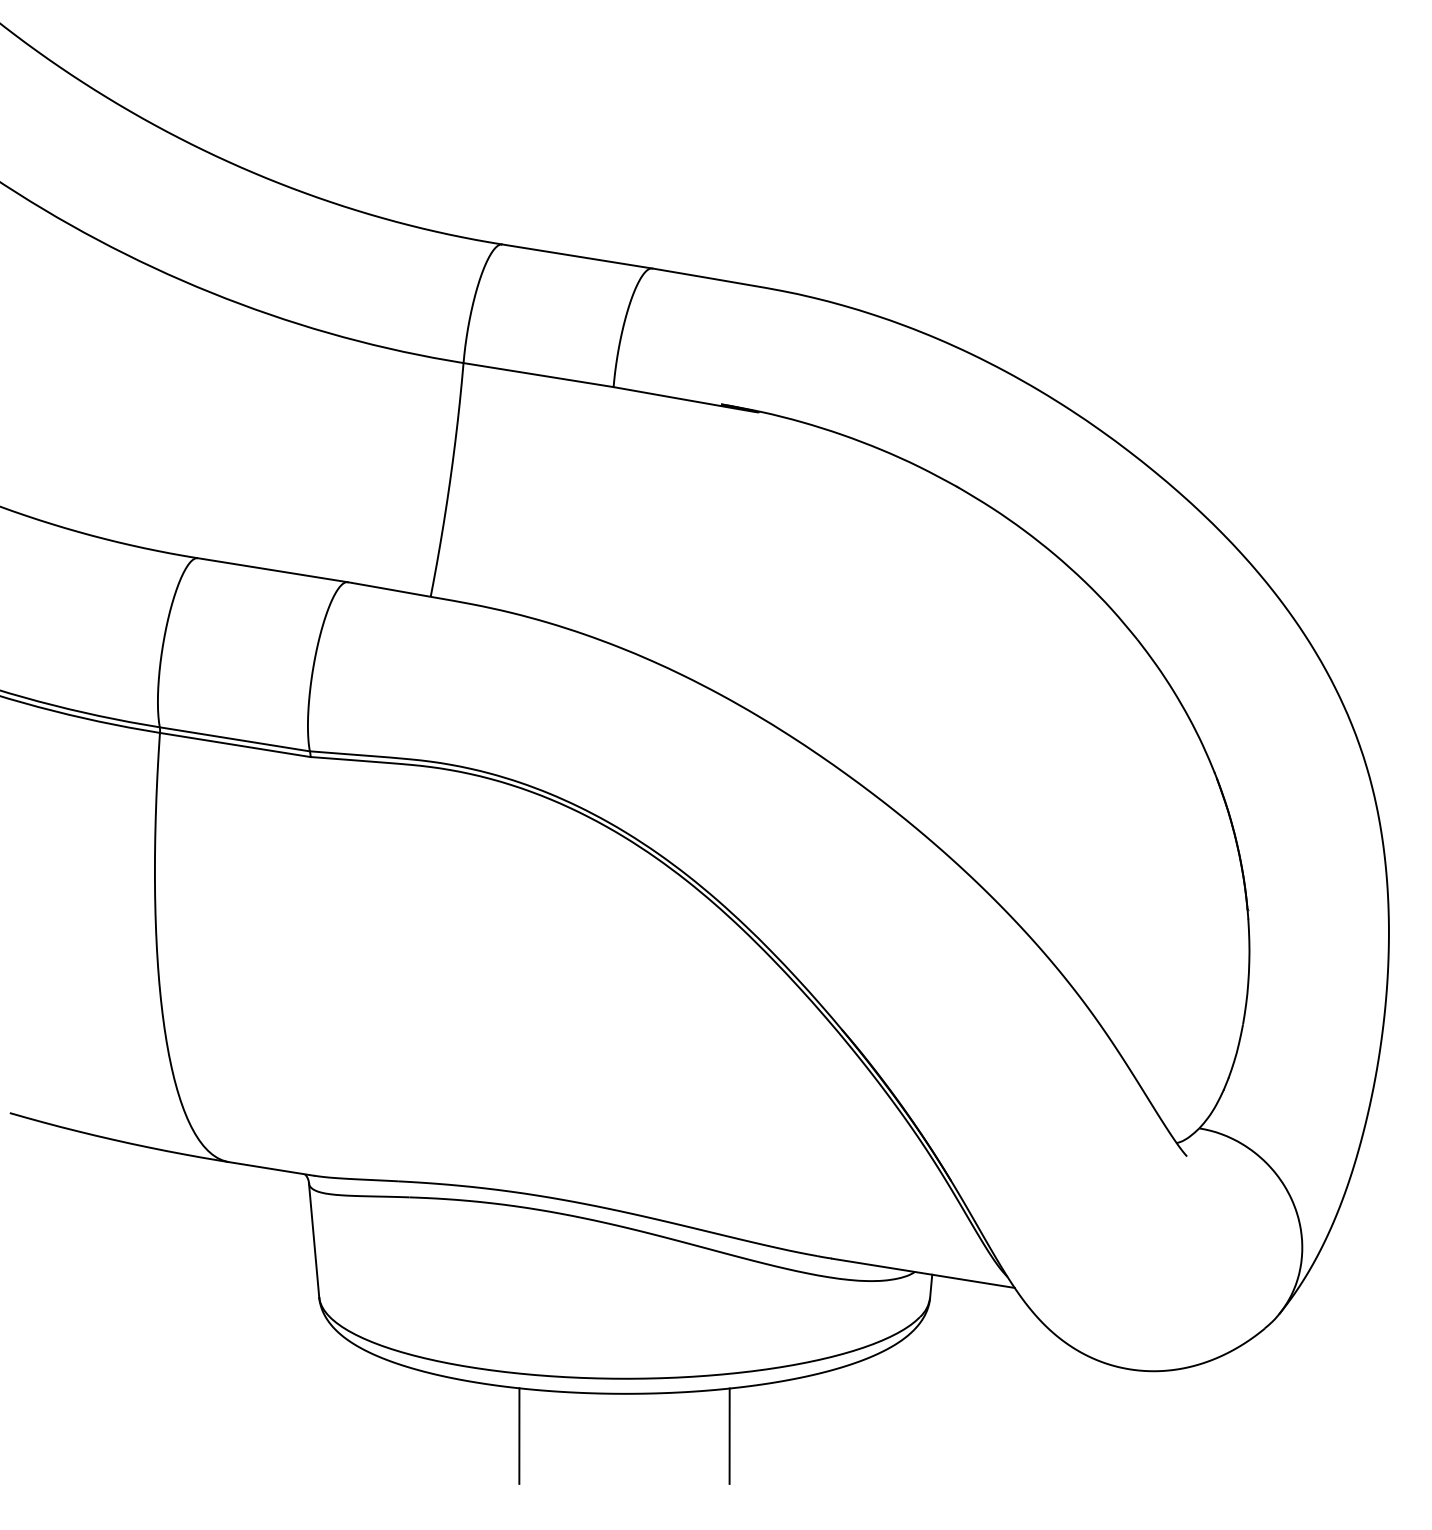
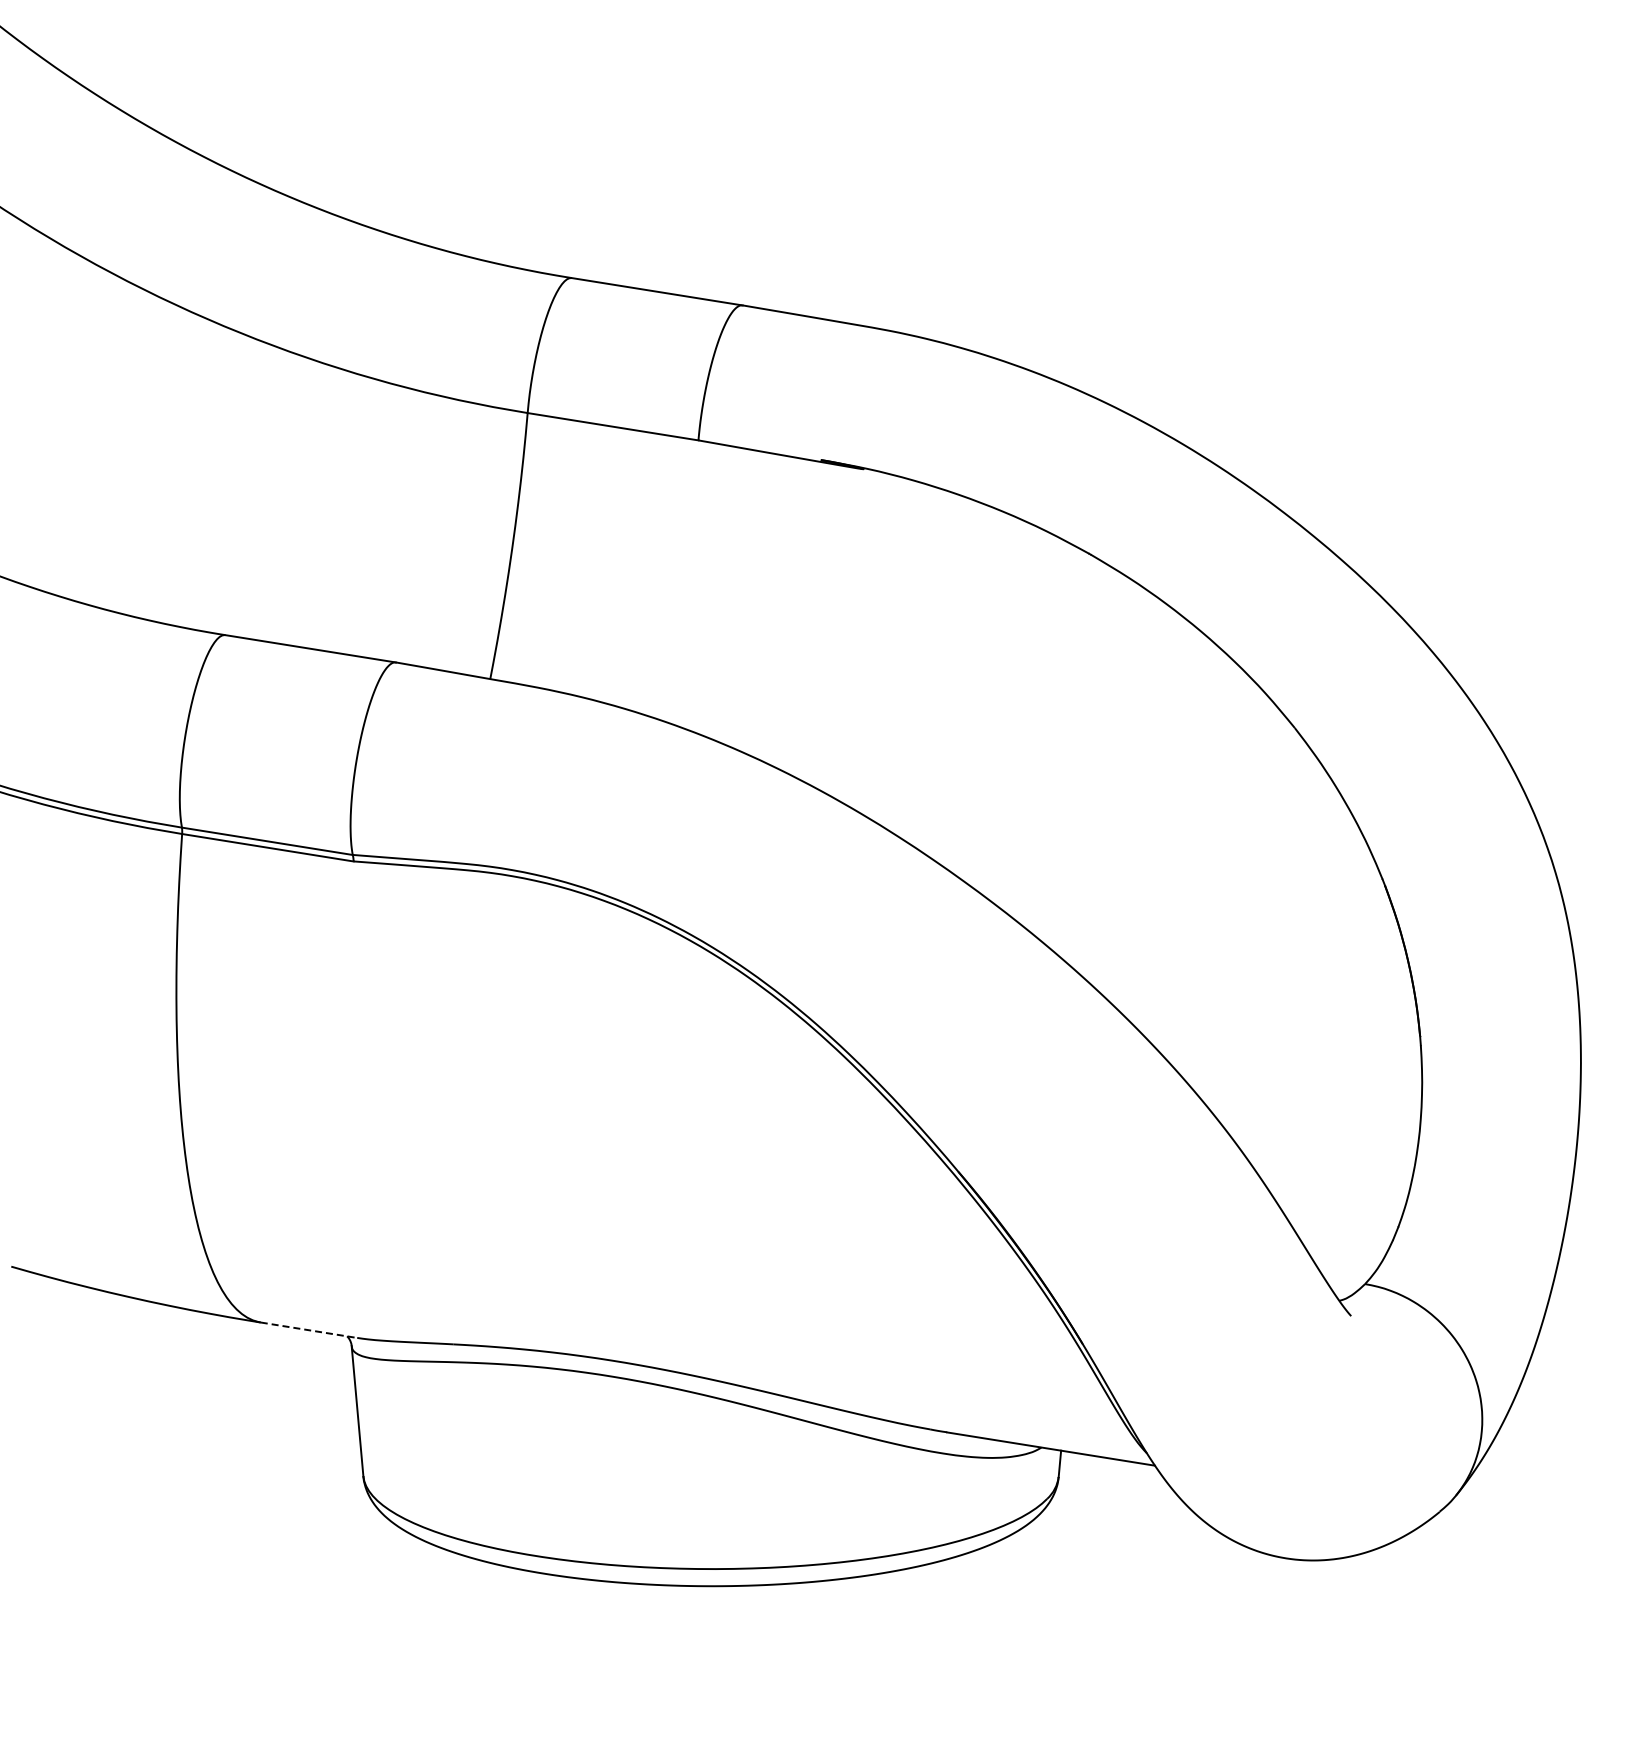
line: (270, 1169) -> (308, 1330), solid -> dashed
line: (519, 1435) -> (591, 1633), removed
line: (729, 1436) -> (830, 1634), removed

